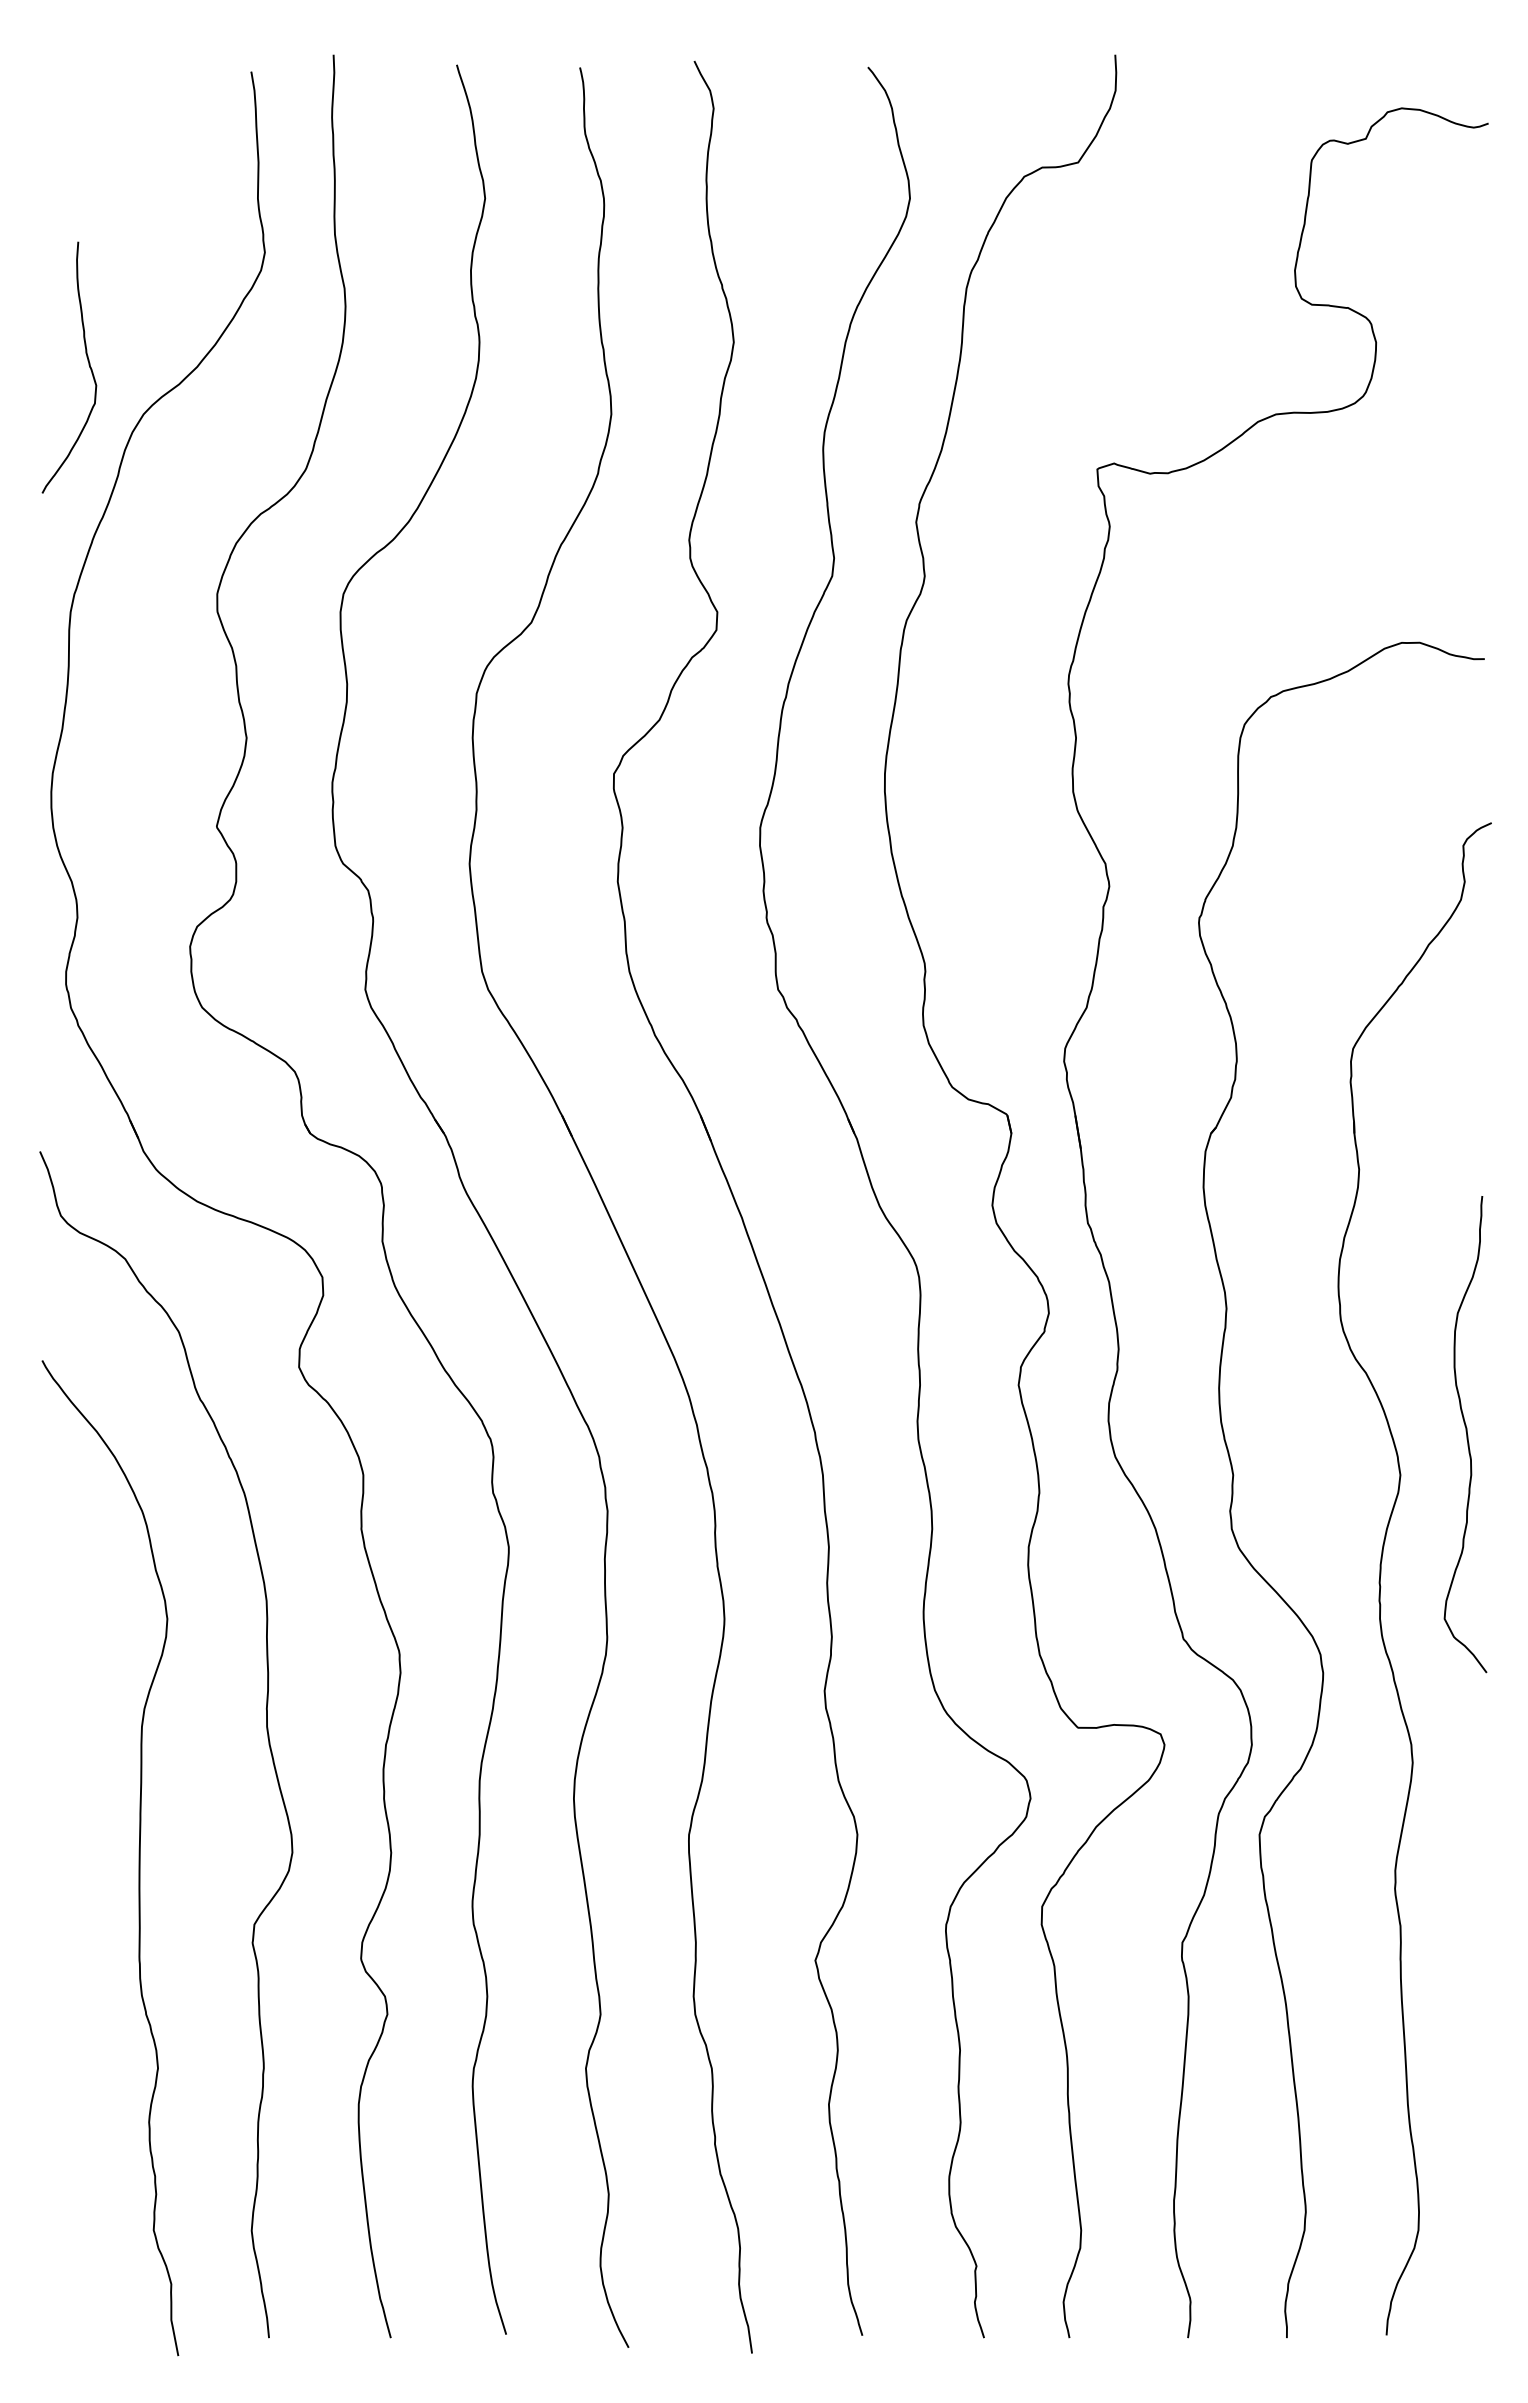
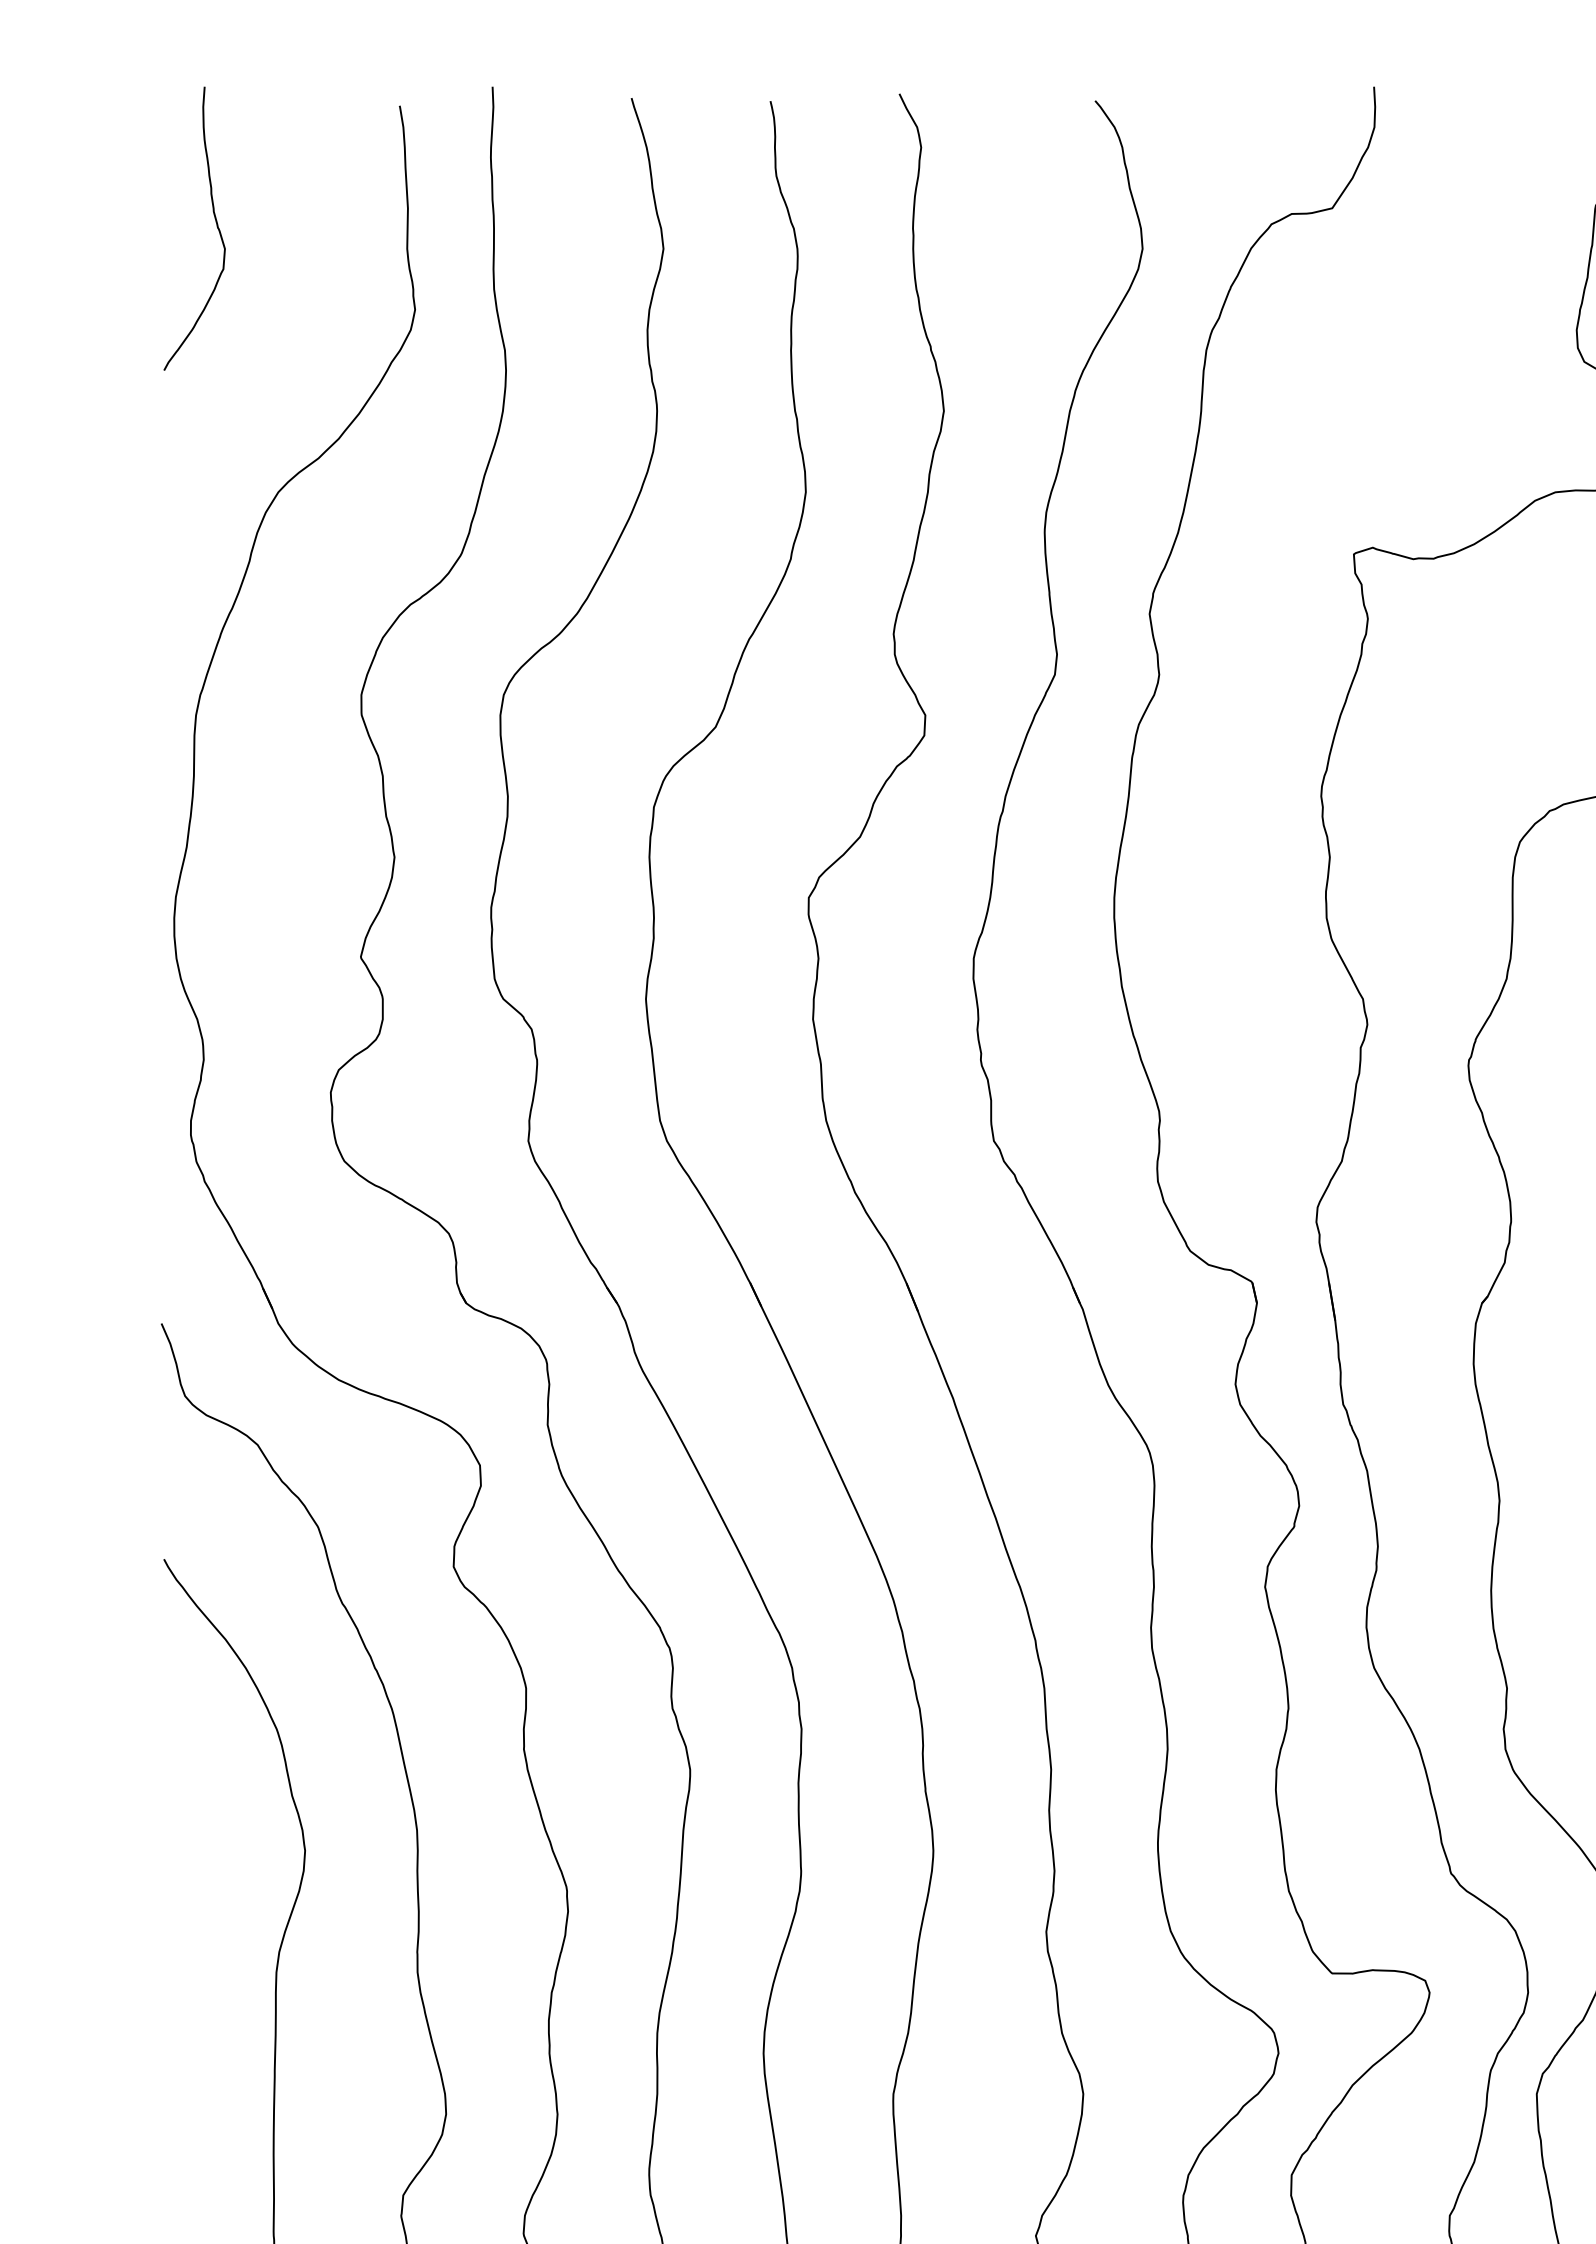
curve: (87, 361) -> (215, 221), moved

